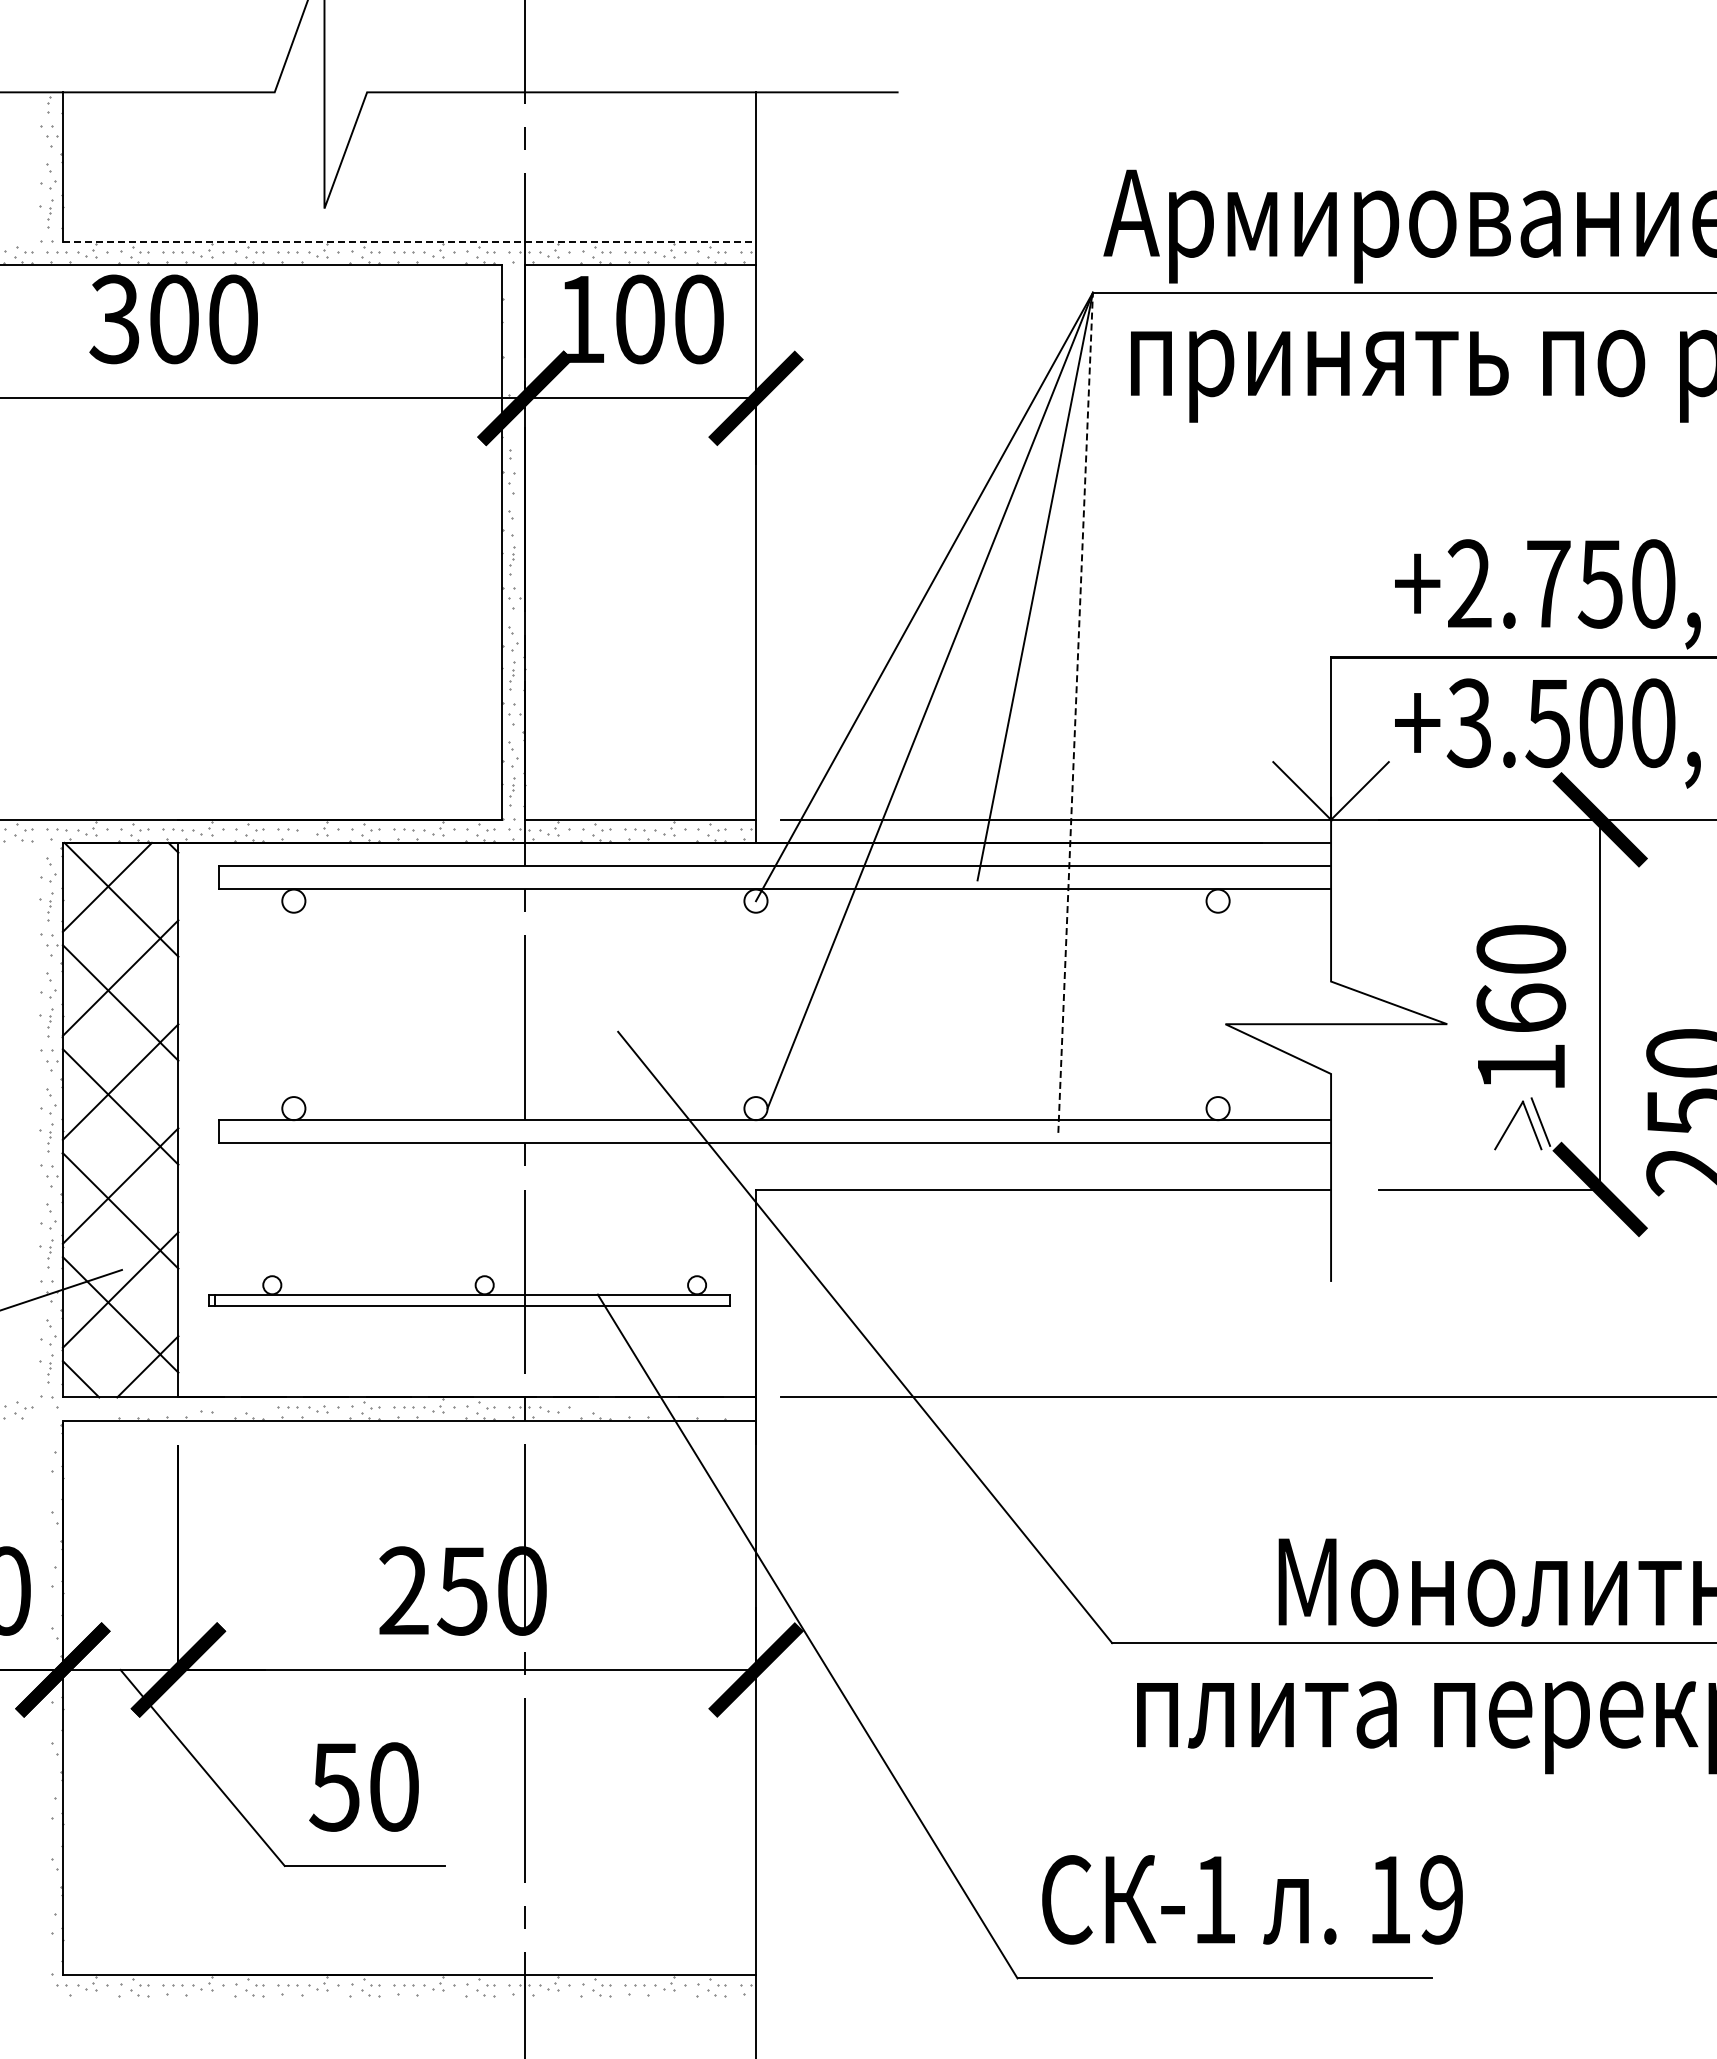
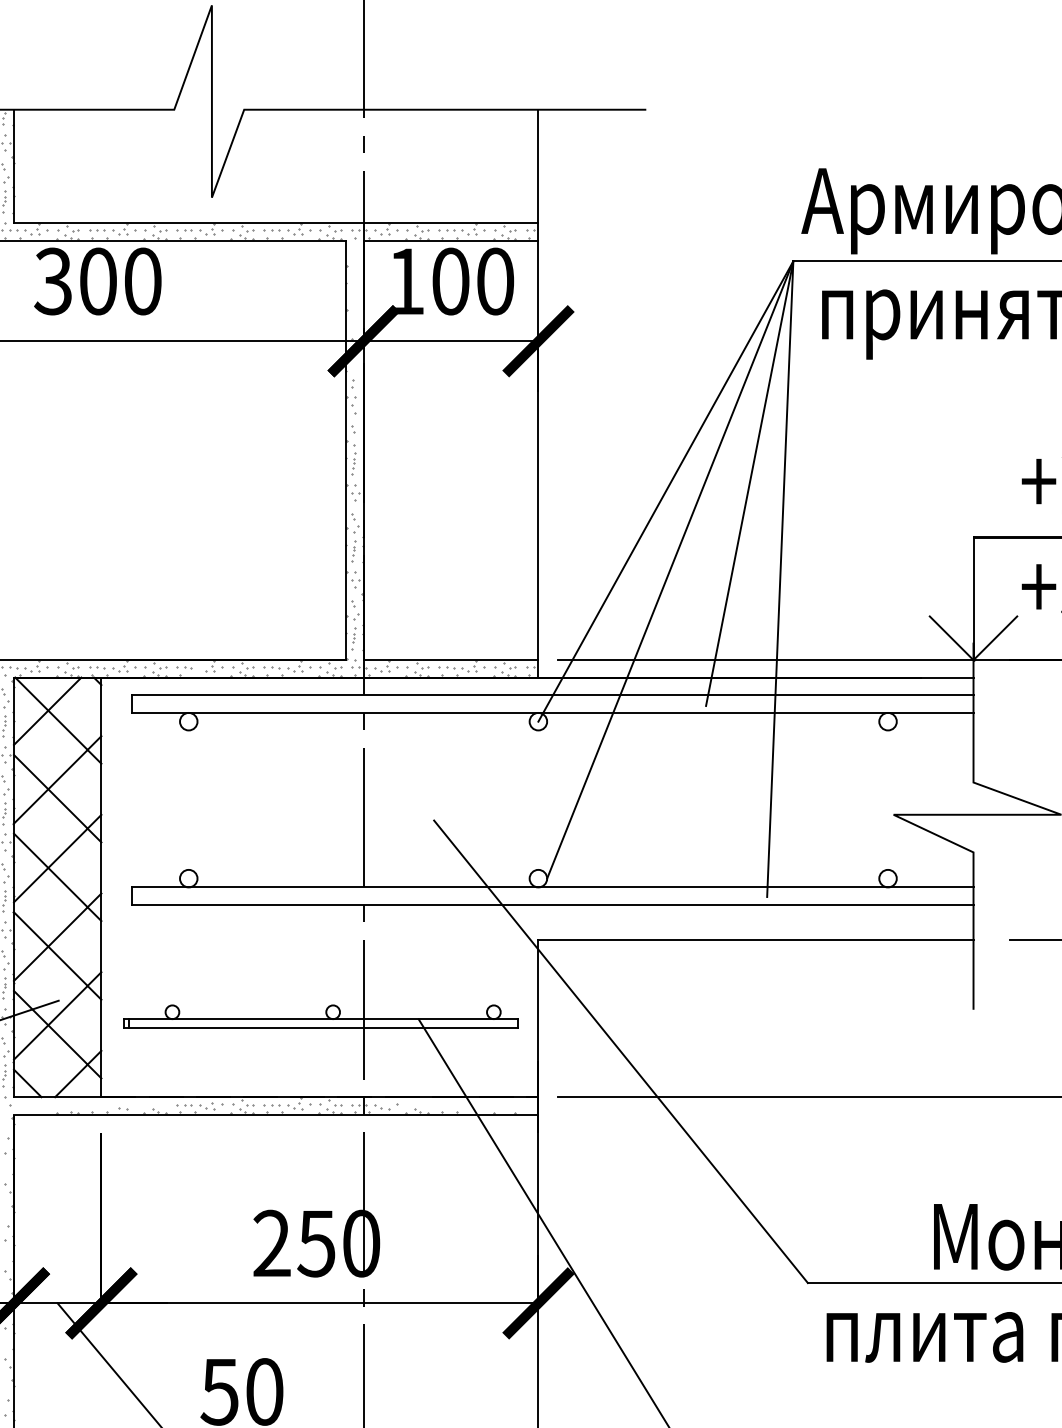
line: (409, 242) -> (276, 223), dashed -> solid
line: (1075, 712) -> (780, 578), dashed -> solid

